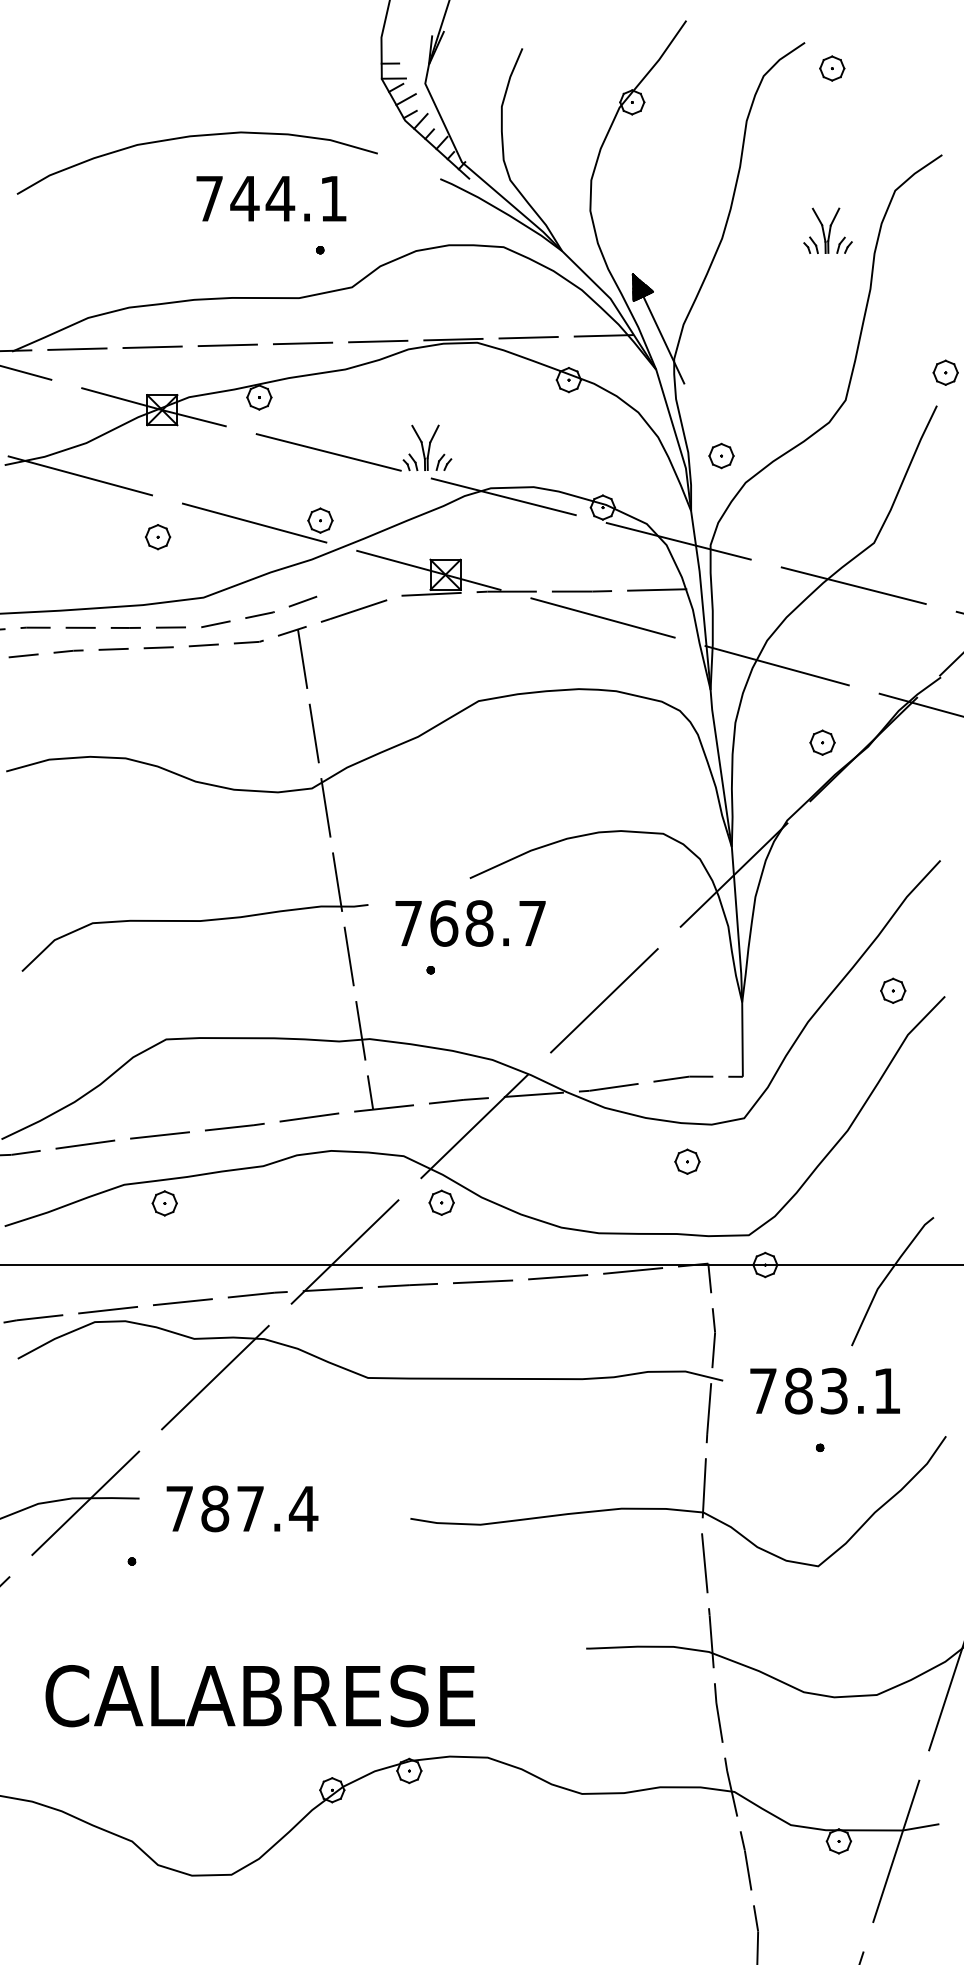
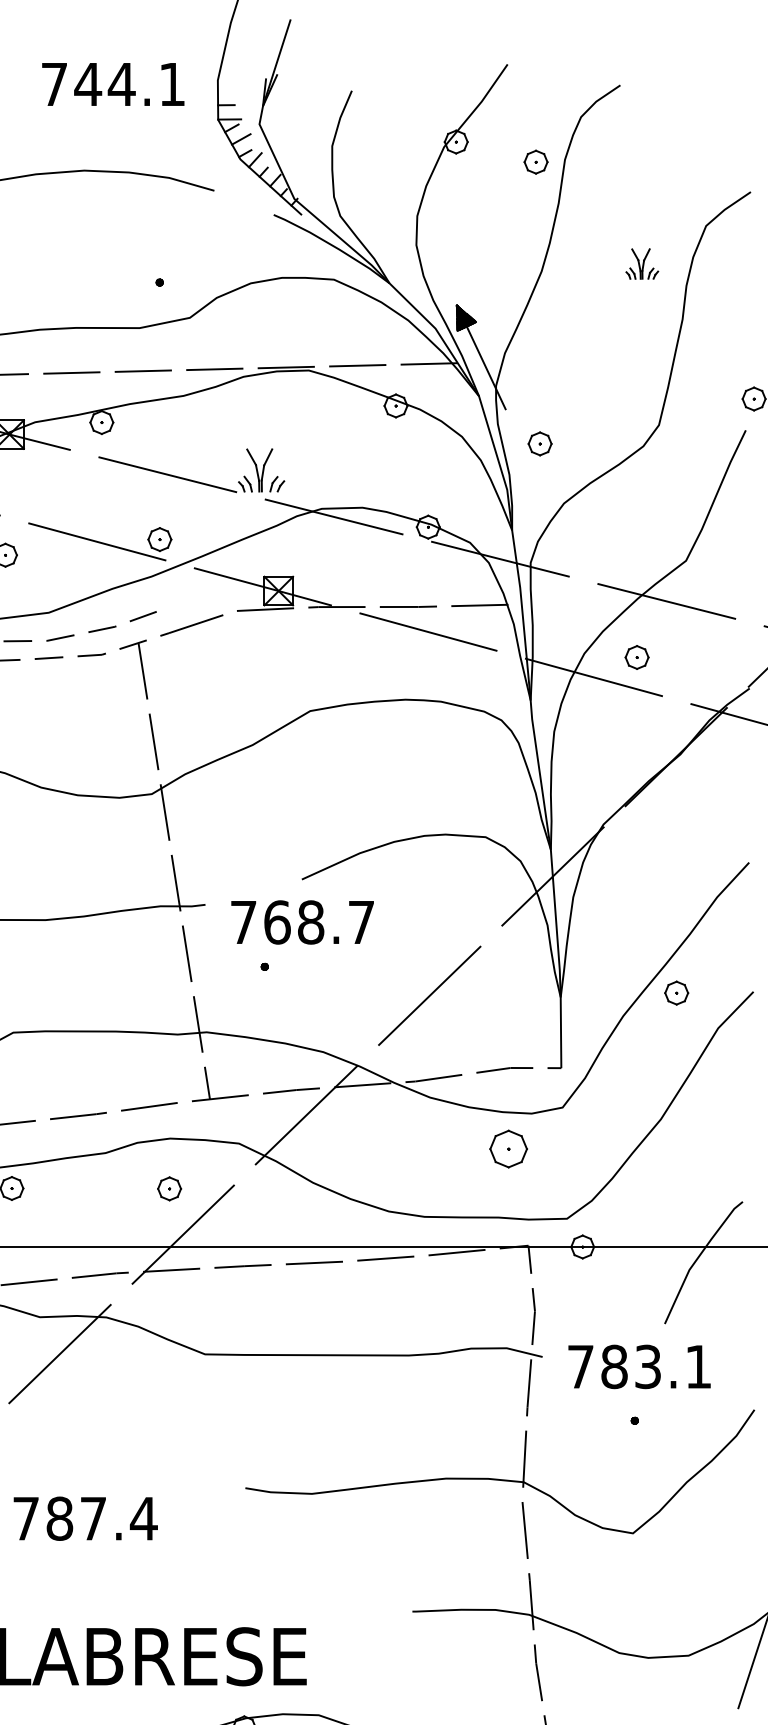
part: (832, 68) -> (536, 162), moved
text: (271, 198) -> (113, 84), moved
part: (827, 230) -> (641, 263), size x0.7
part: (721, 455) -> (540, 443), moved
part: (822, 742) -> (637, 657), moved
part: (893, 990) -> (676, 992), moved
part: (687, 1161) -> (508, 1148), size x1.6
part: (441, 1202) -> (169, 1188), moved
text: (242, 1508) -> (85, 1518), moved

